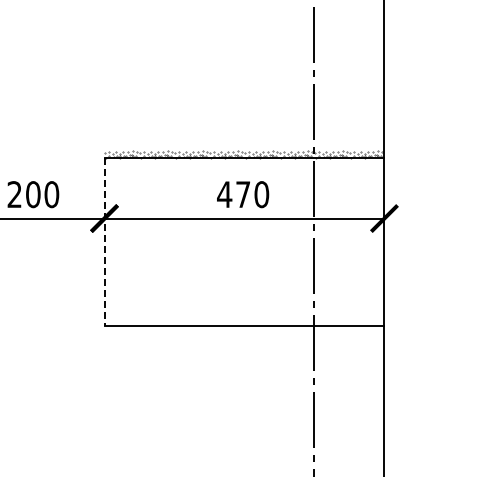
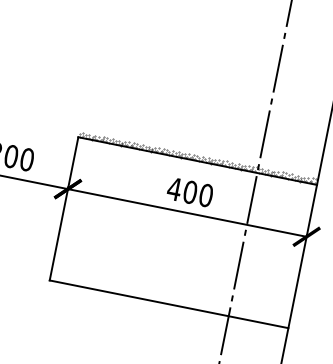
text: (243, 194) -> (190, 192), 470 -> 400
line: (104, 241) -> (64, 208), dashed -> solid

